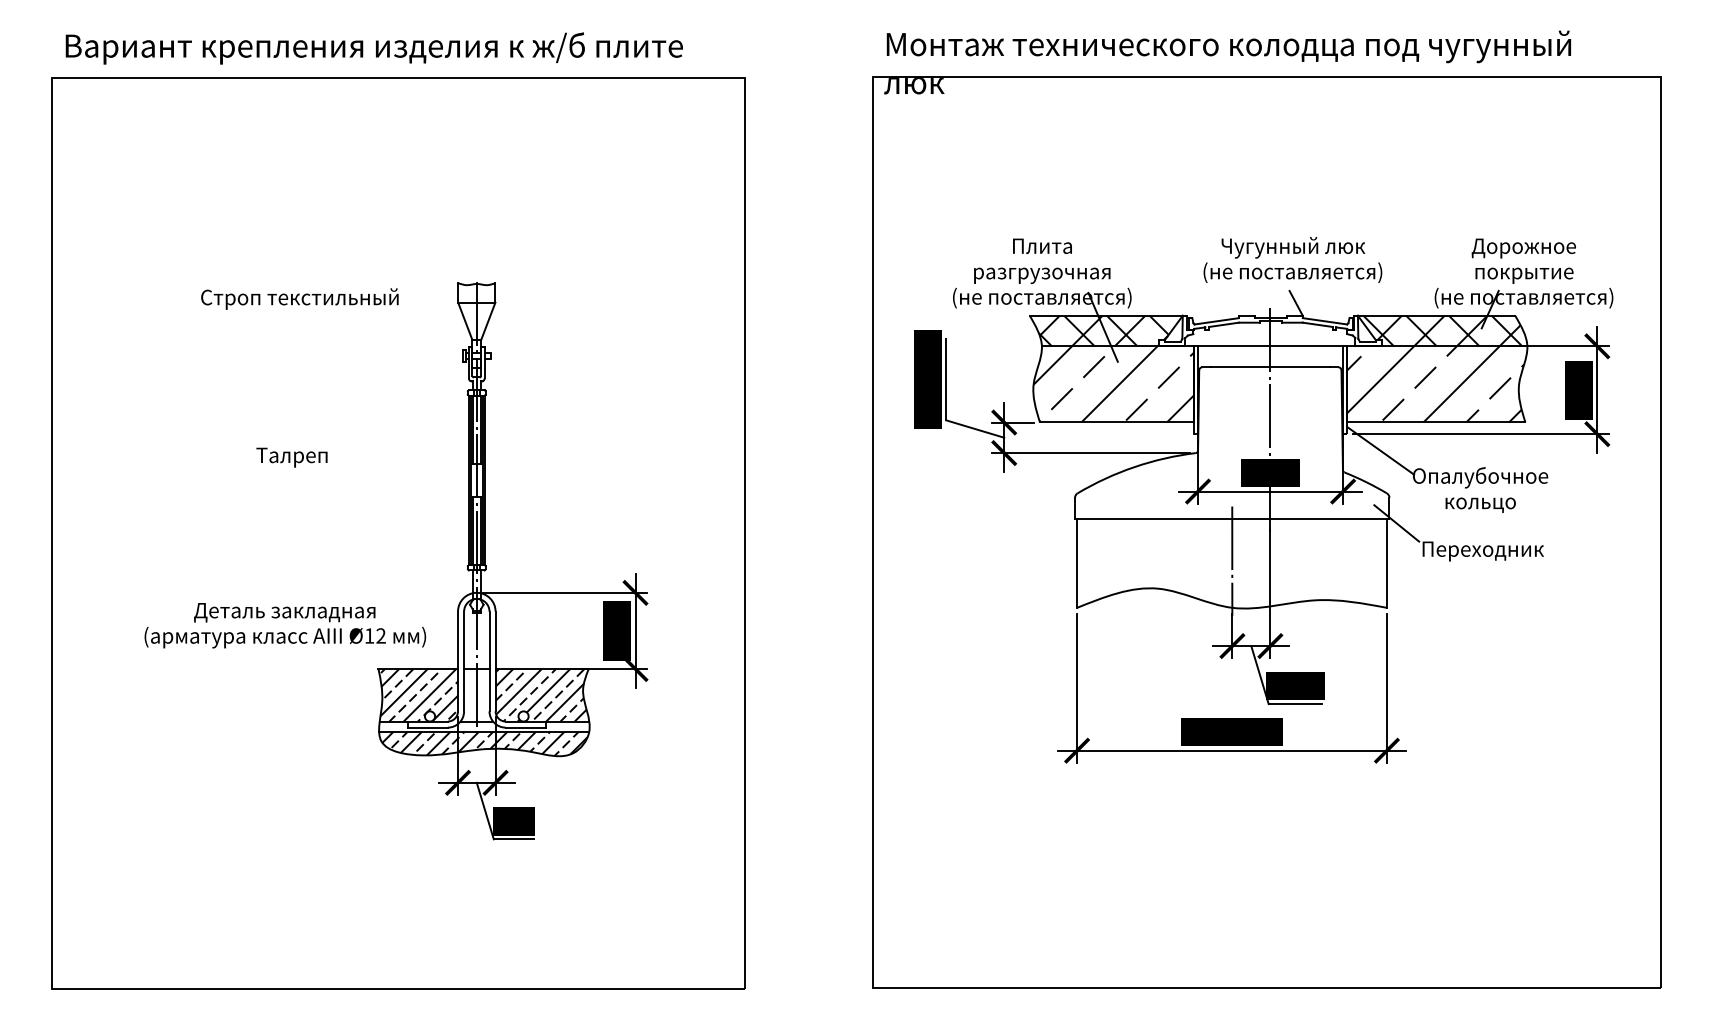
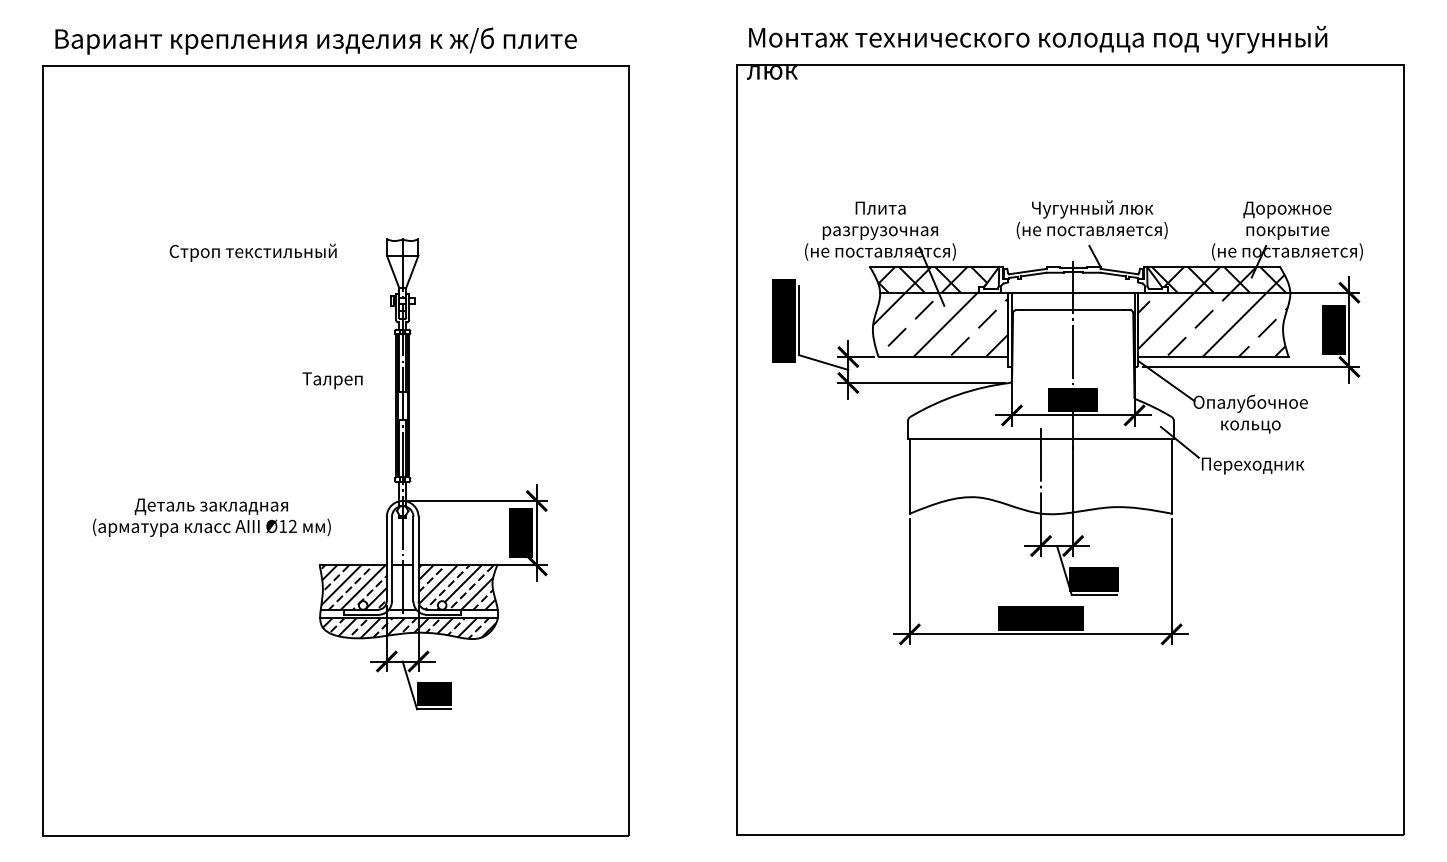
text: (291, 457) -> (332, 380), moved
text: (284, 625) -> (211, 517), moved

